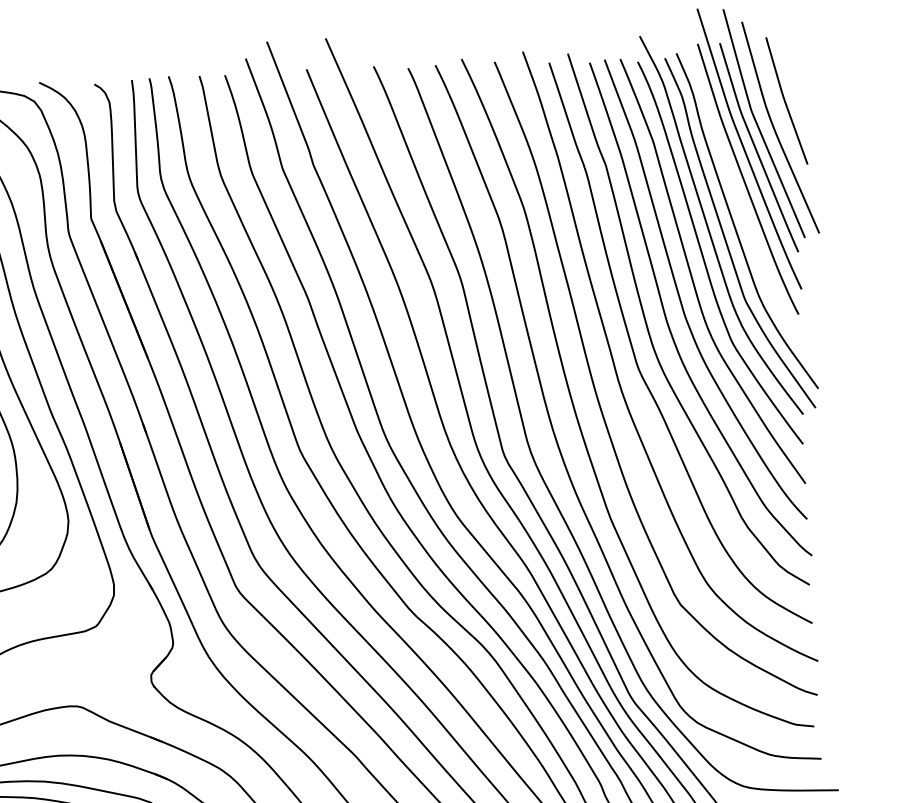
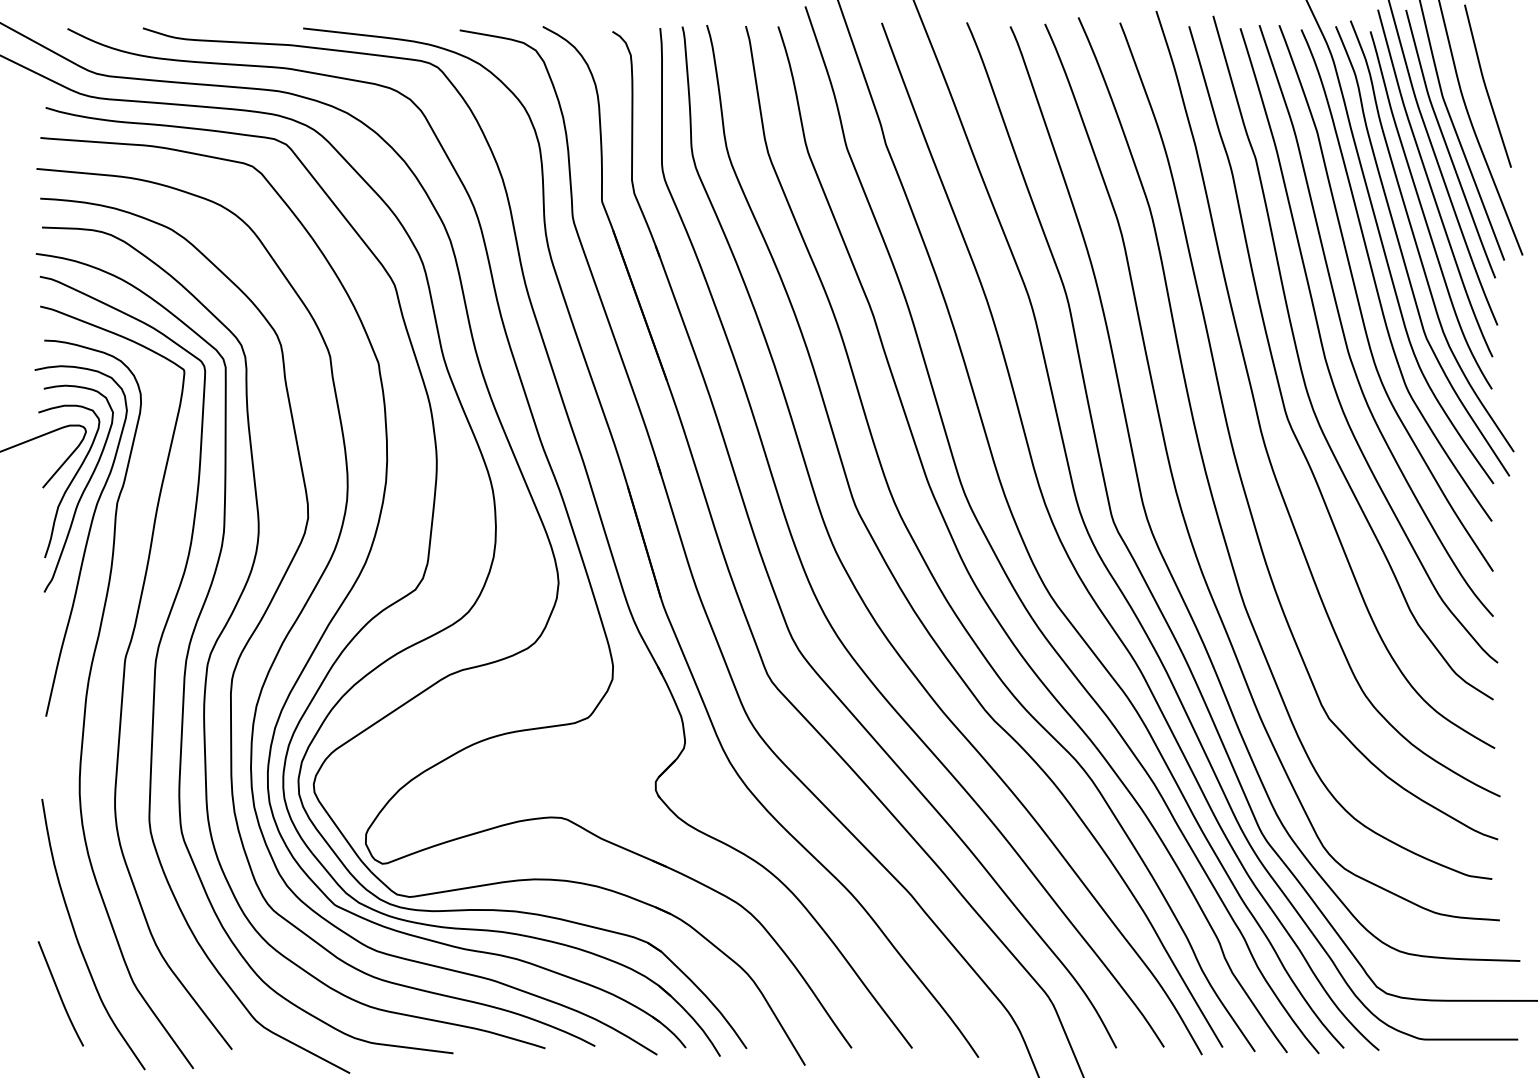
curve: (740, 202) -> (1424, 212), added

